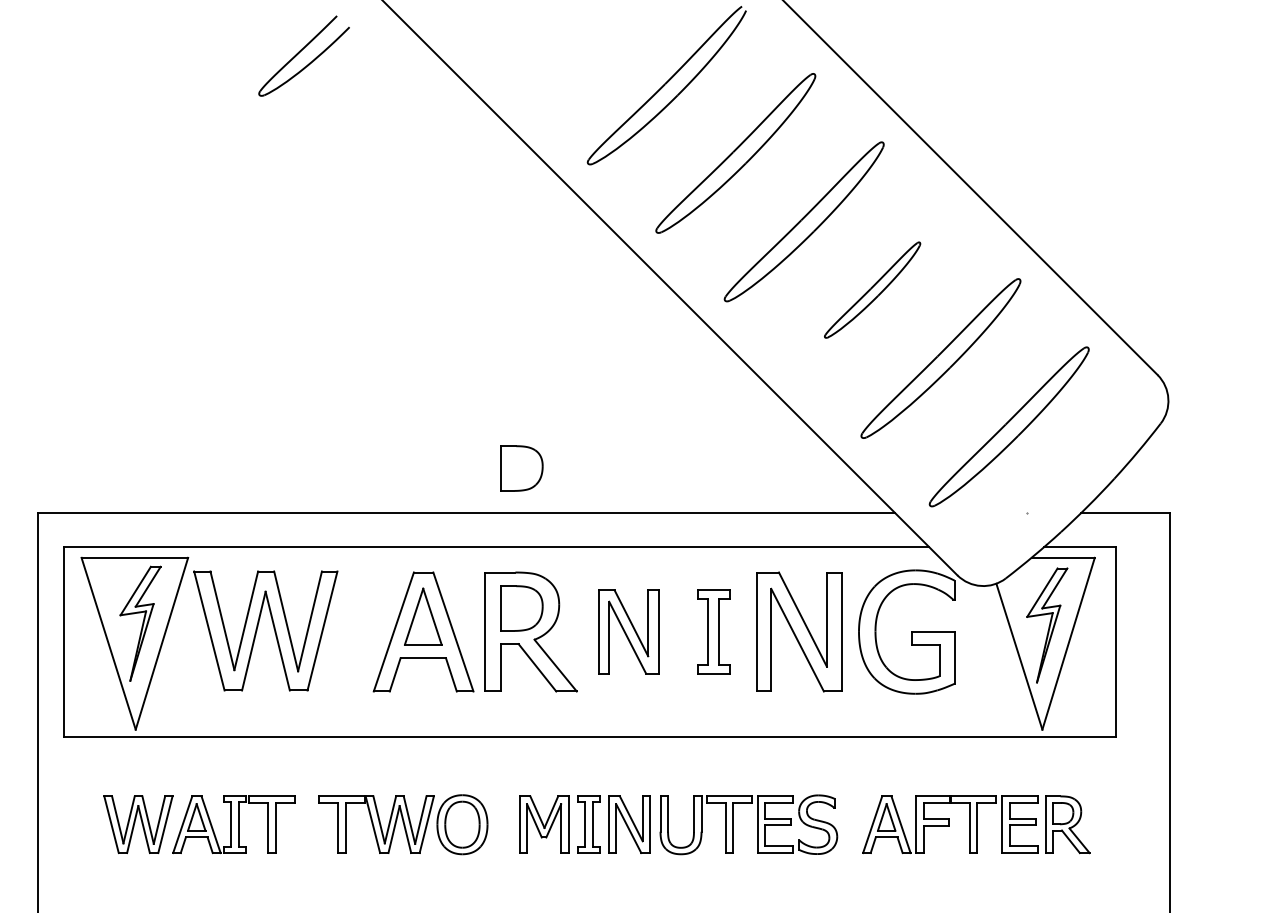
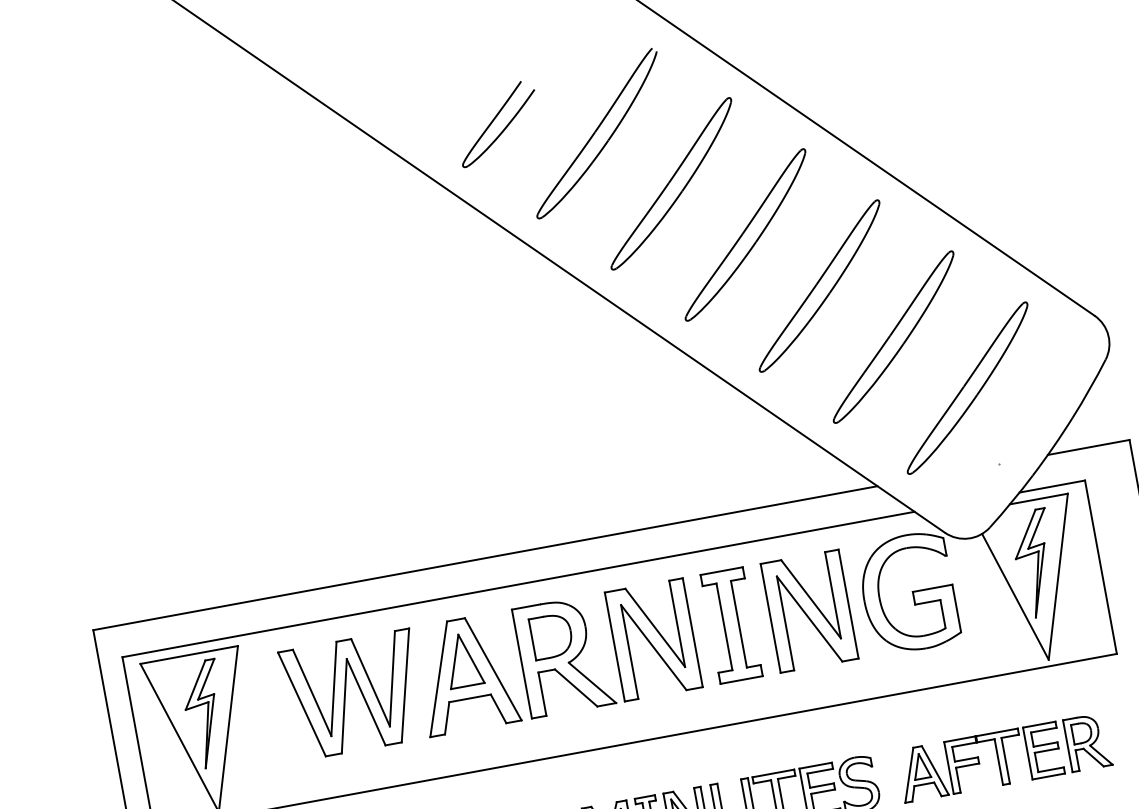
part: (303, 55) -> (497, 123), moved
part: (872, 289) -> (819, 285), size x1.67
part: (521, 468) -> (528, 508), removed
part: (258, 627) -> (346, 692), moved
part: (628, 631) -> (653, 639), size x1.43
part: (713, 631) -> (731, 625), size x1.43

